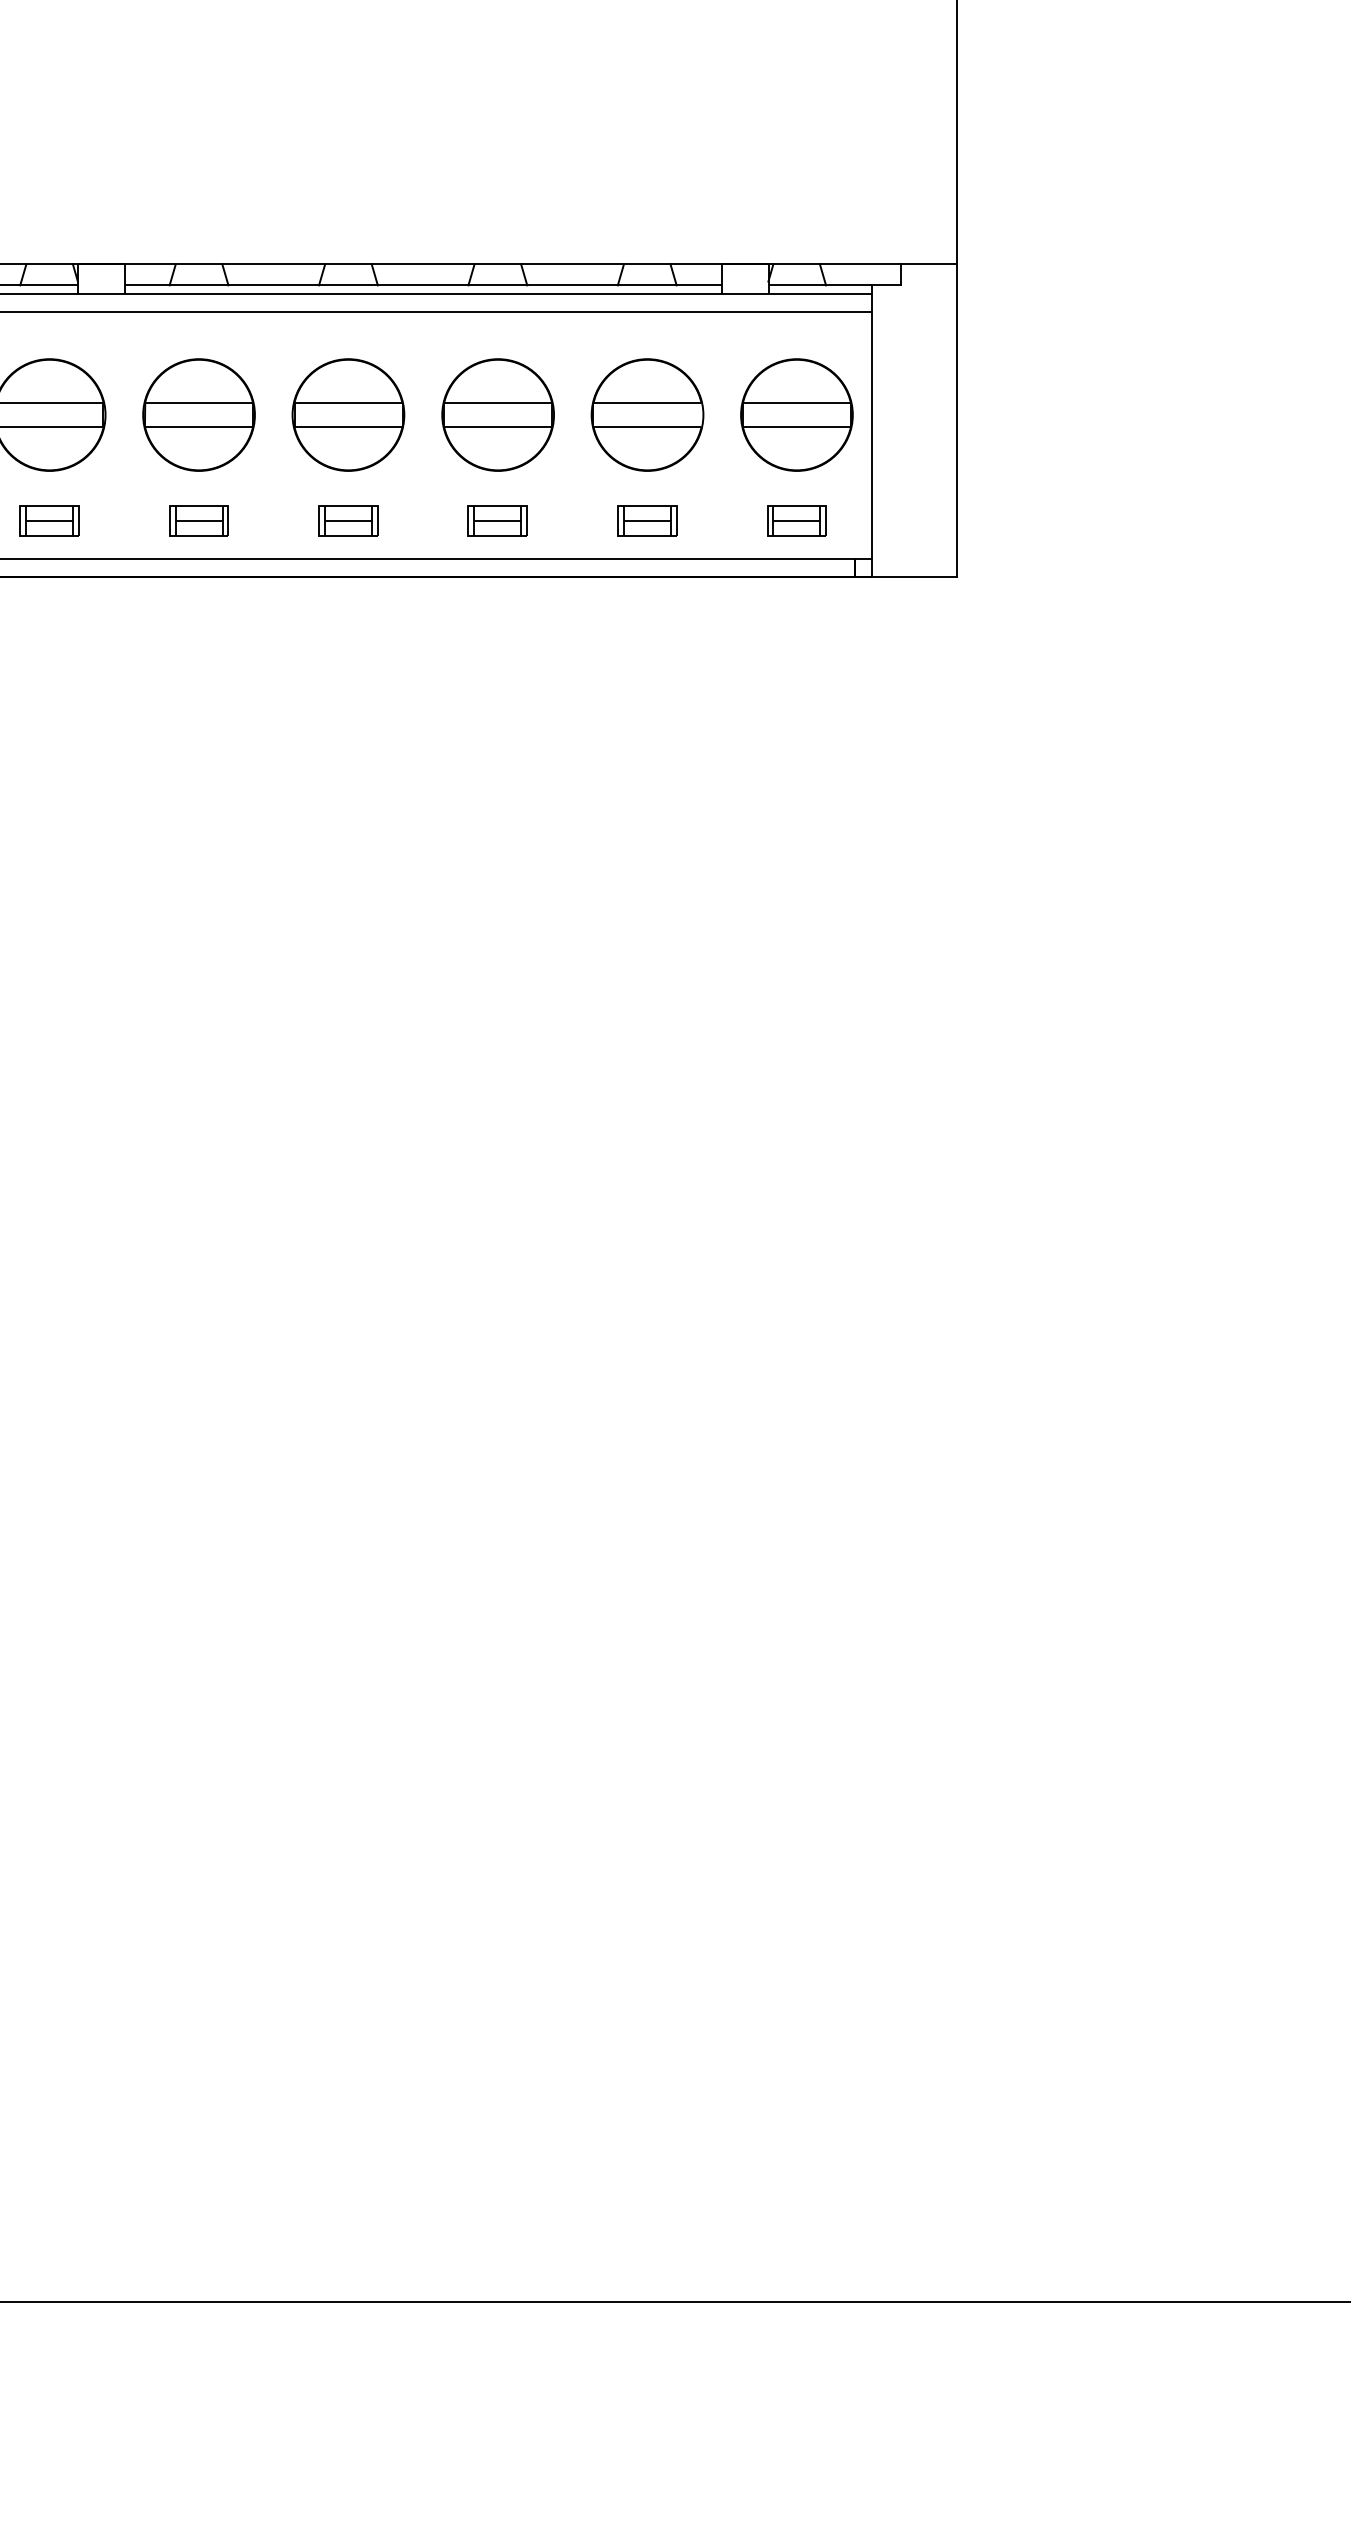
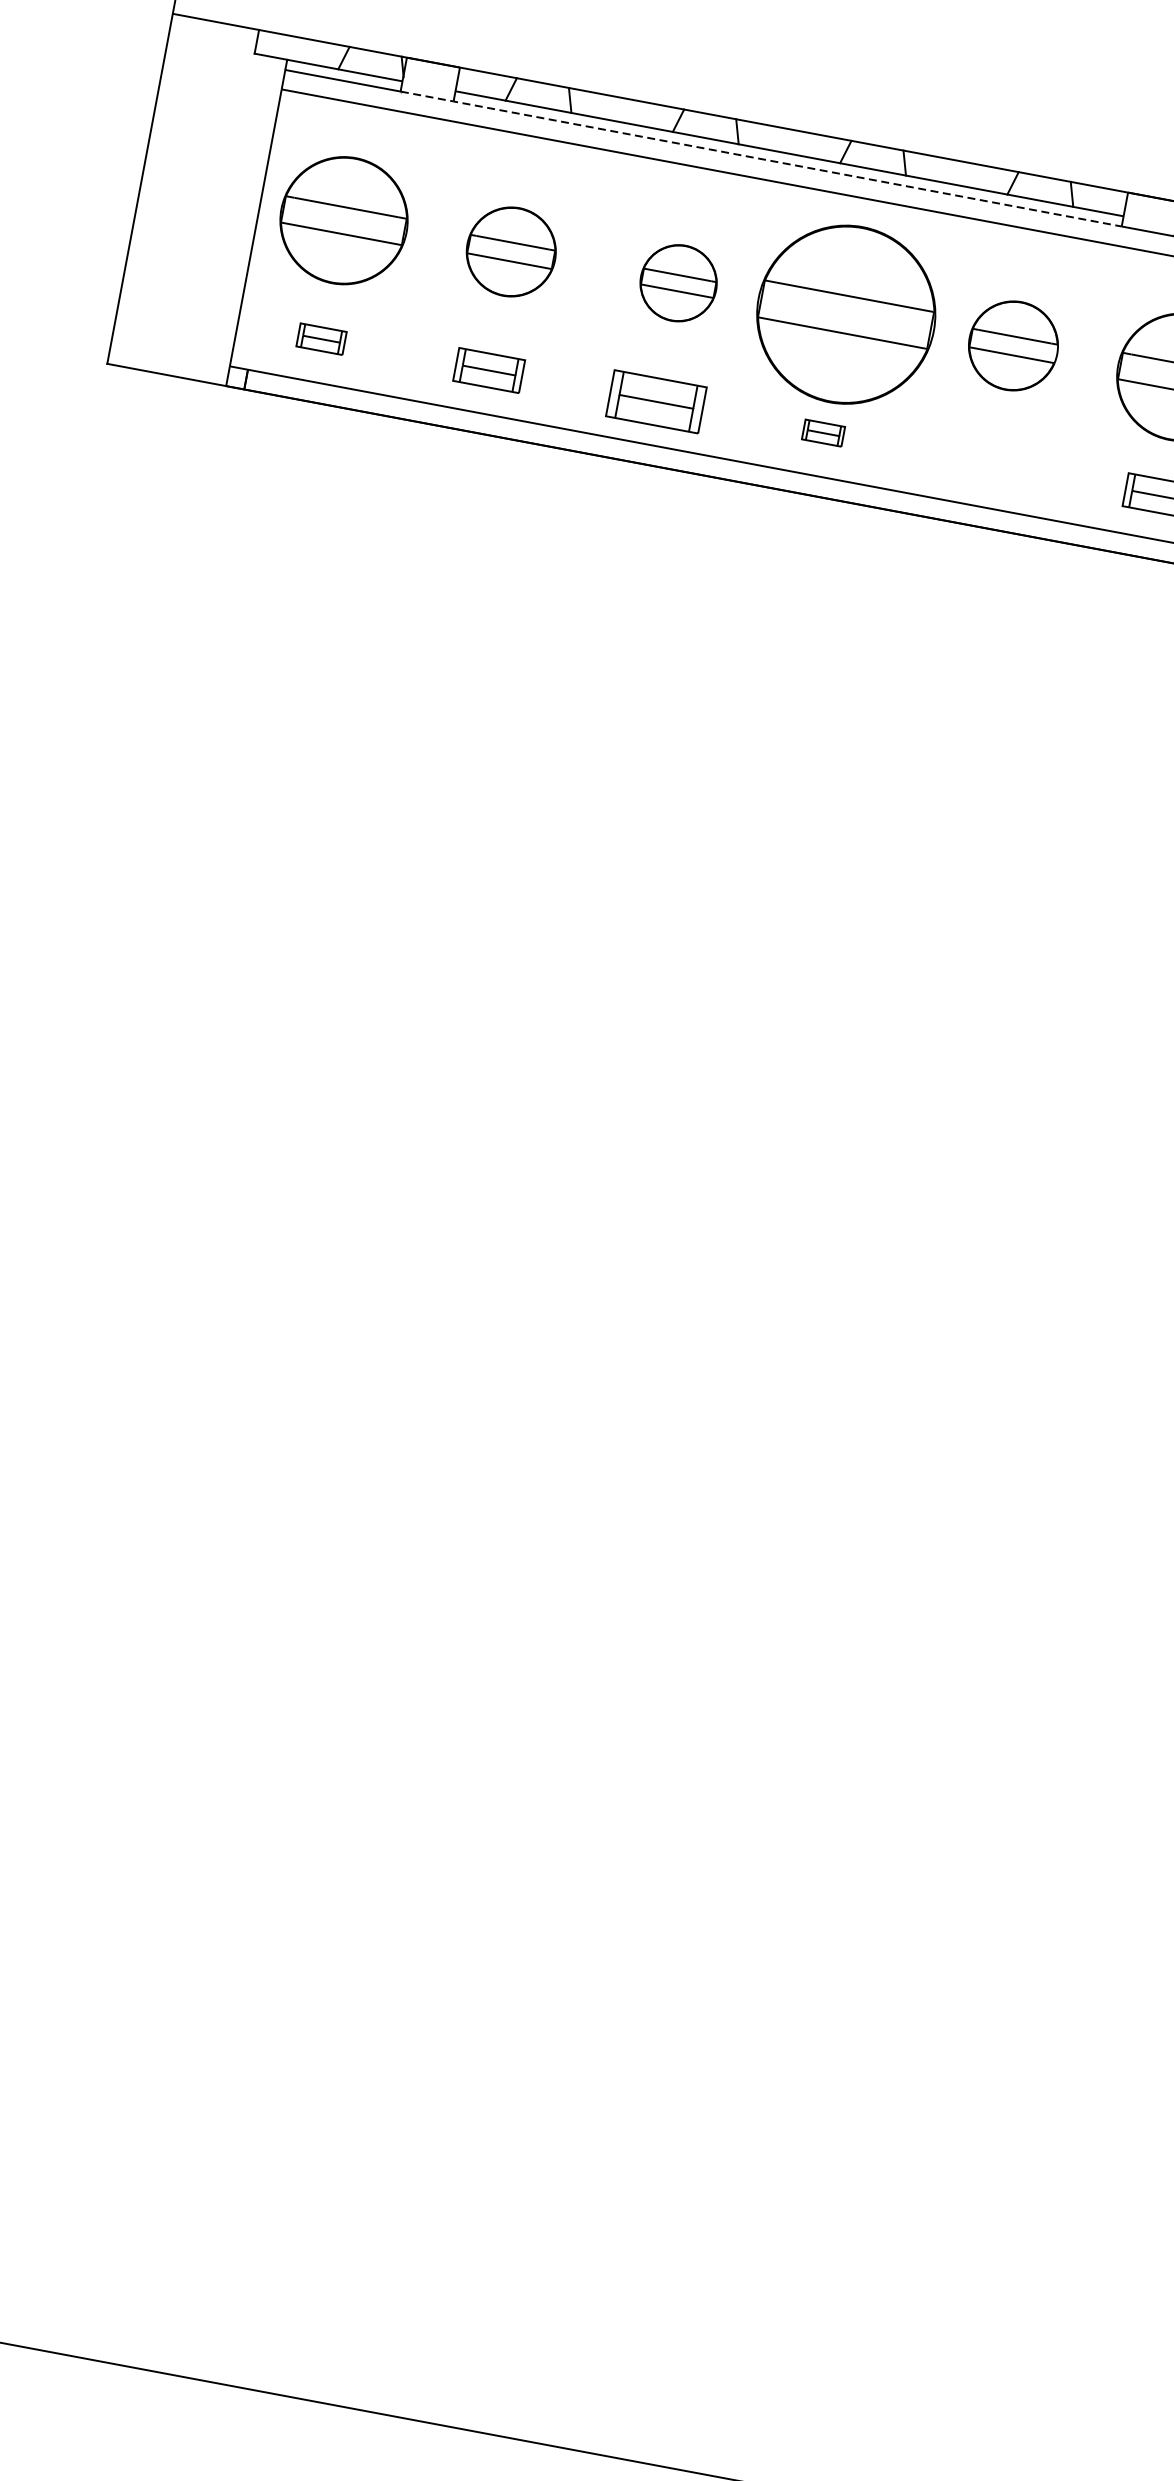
line: (398, 294) -> (759, 158), solid -> dashed
part: (198, 414) -> (510, 251), size x0.7
part: (348, 414) -> (678, 282), size x0.6
part: (497, 414) -> (845, 313), size x1.4
part: (647, 414) -> (1013, 345), size x0.7
part: (49, 520) -> (321, 338), size x0.7
part: (348, 520) -> (656, 401), size x1.4
part: (497, 520) -> (823, 432), size x0.6
part: (647, 520) -> (991, 464), removed

